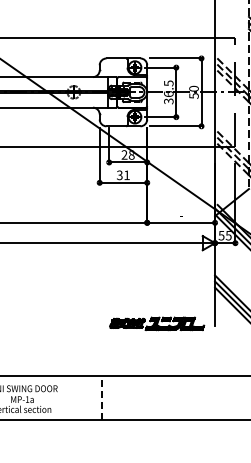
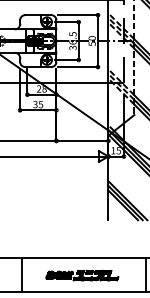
text: (126, 175) -> (40, 104), 31 -> 35
text: (221, 235) -> (113, 150), 55 -> 15
part: (157, 323) -> (82, 275), moved
line: (101, 397) -> (21, 274), dashed -> solid

